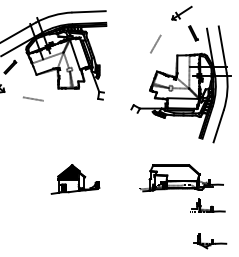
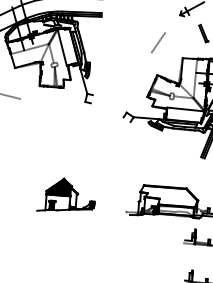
part: (75, 179) -> (66, 196), moved

